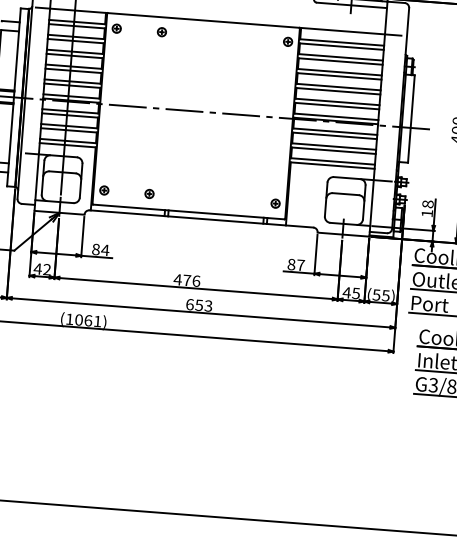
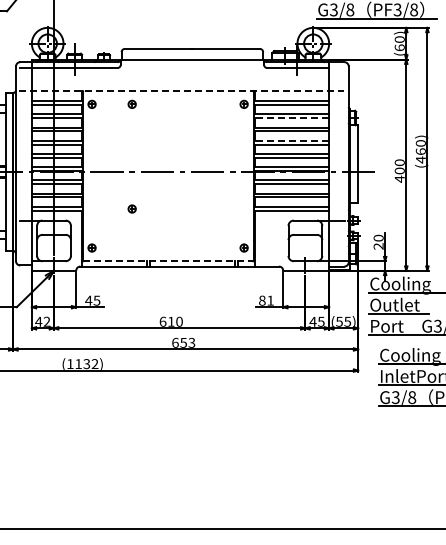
line: (219, 22) -> (182, 91), solid -> dashed
line: (340, 61) -> (291, 118), solid -> dashed
line: (338, 86) -> (291, 140), solid -> dashed
part: (148, 193) -> (131, 208), moved
text: (427, 207) -> (378, 241), 18 -> 20
line: (189, 212) -> (168, 261), solid -> dashed
text: (100, 249) -> (92, 300), 84 -> 45
text: (300, 265) -> (270, 300), 87 -> 81
text: (186, 280) -> (170, 321), 476 -> 610
text: (87, 321) -> (86, 364), (1061) -> (1132)

